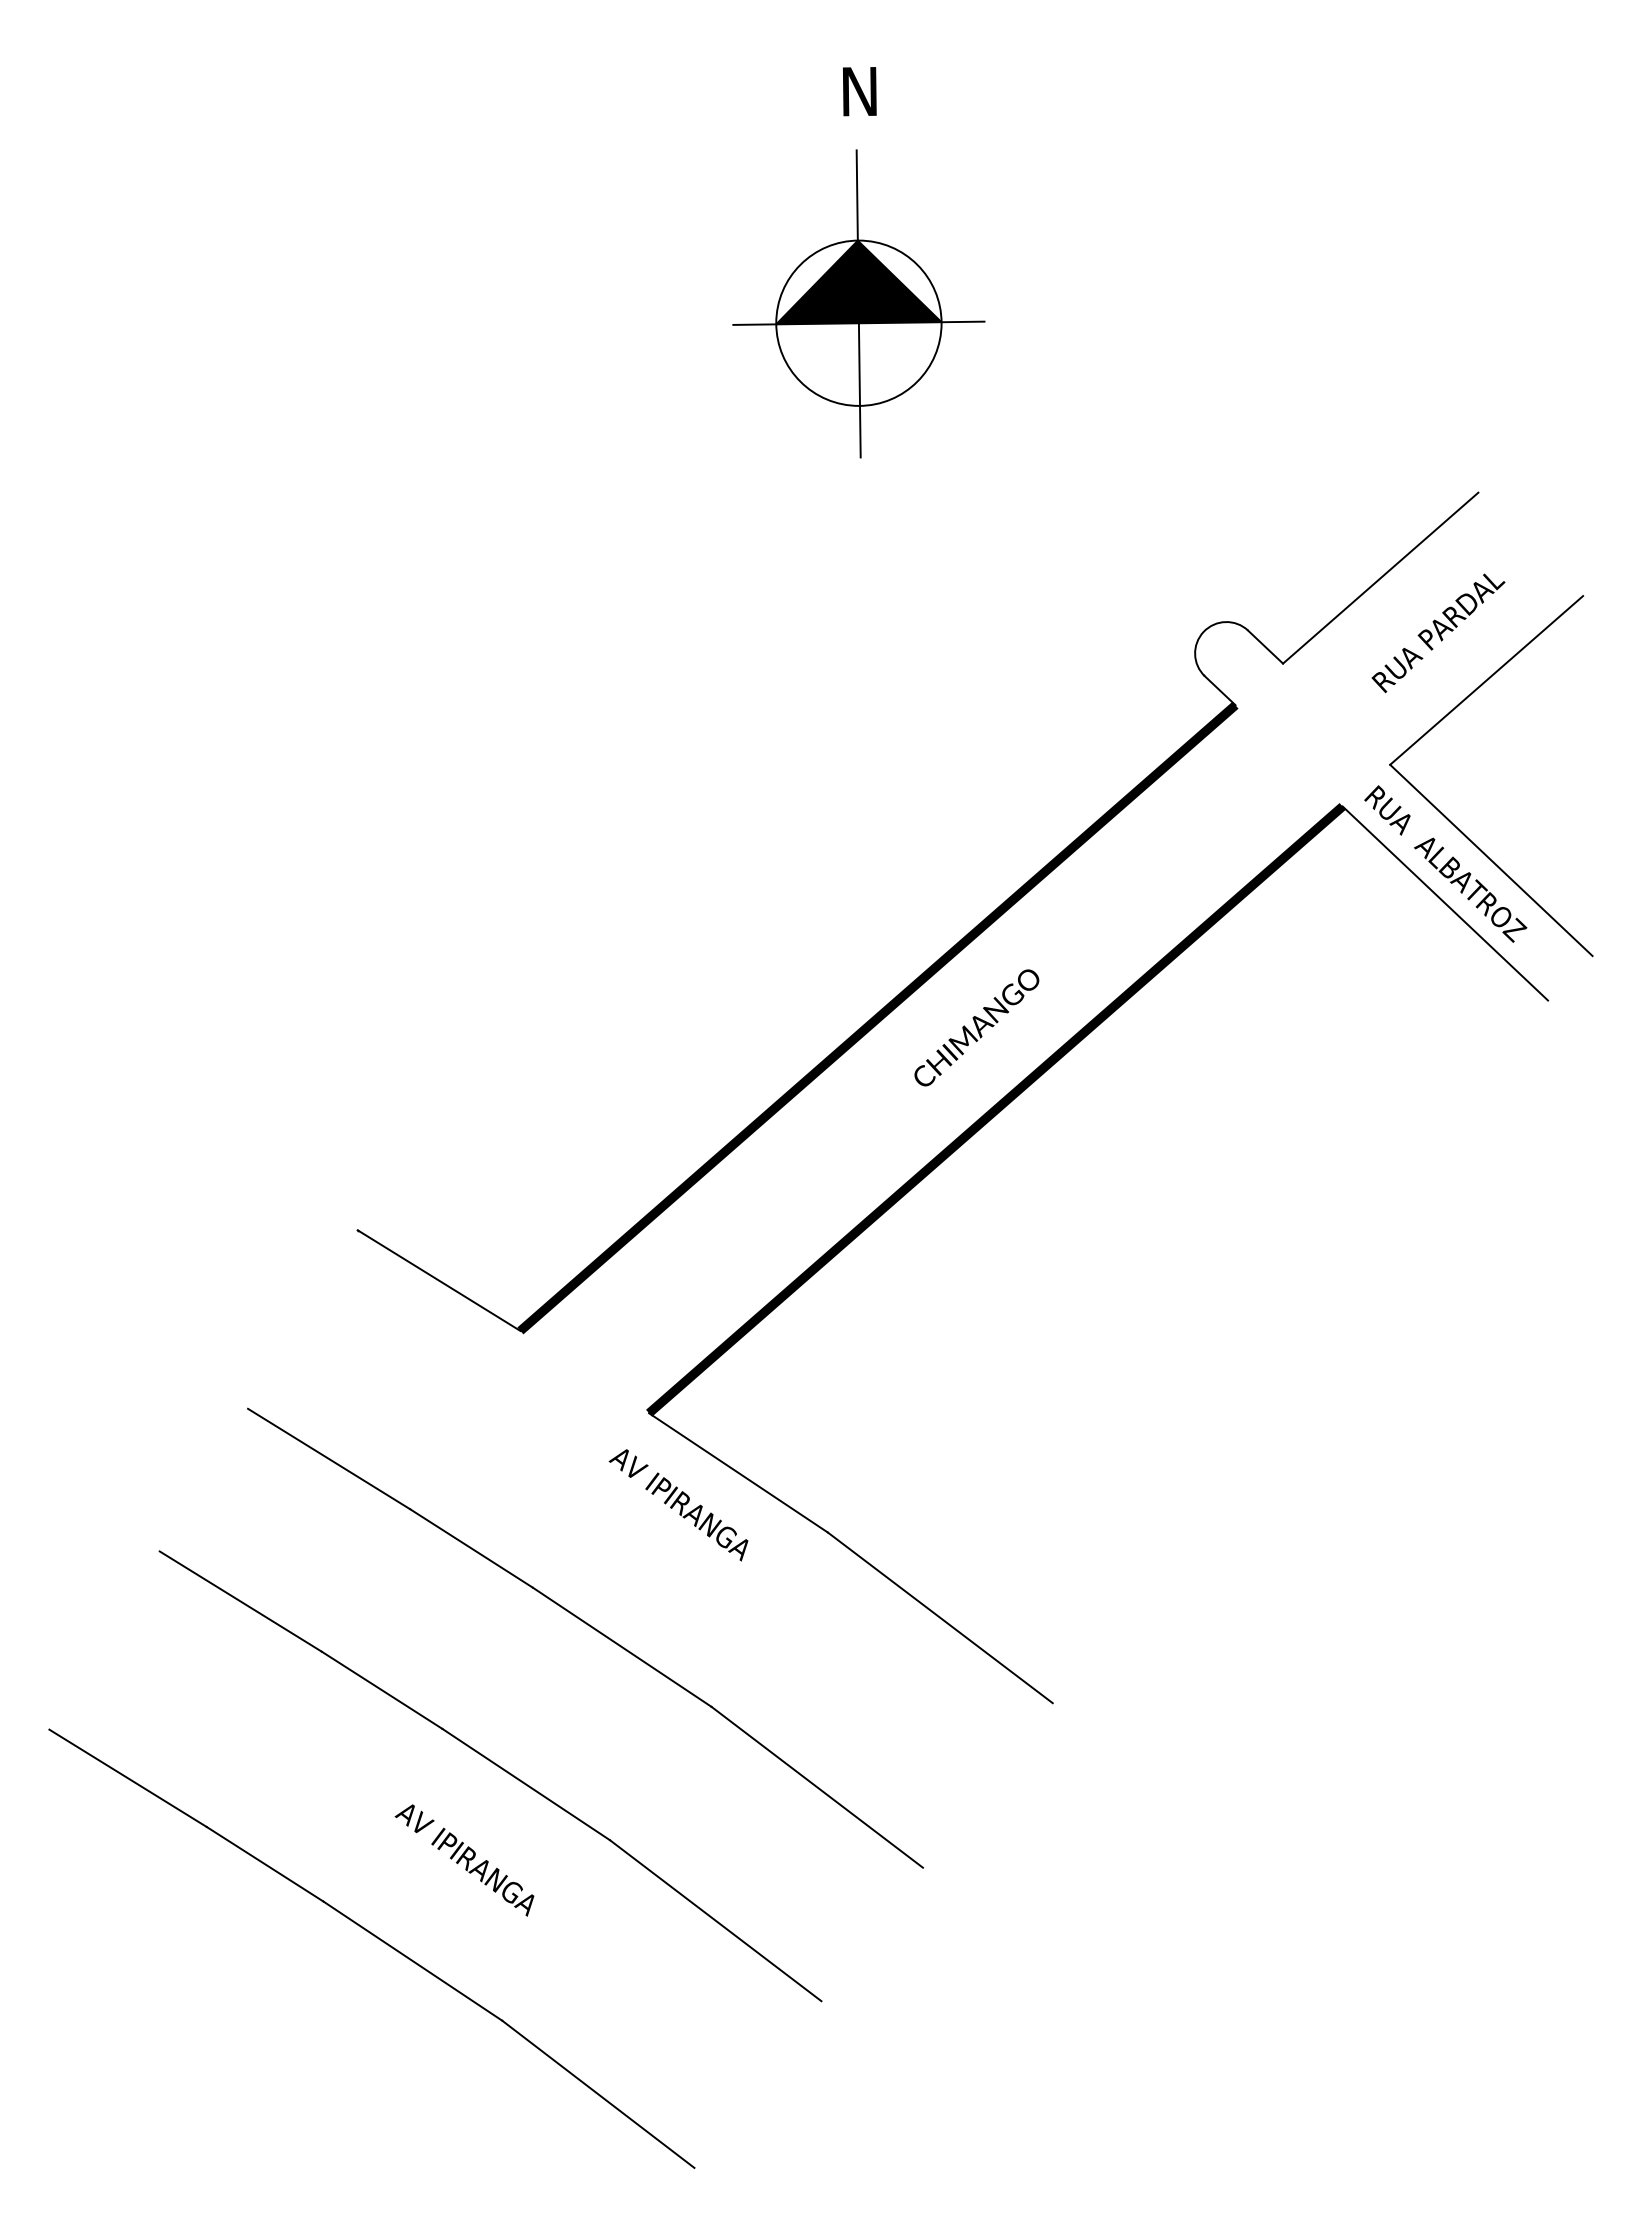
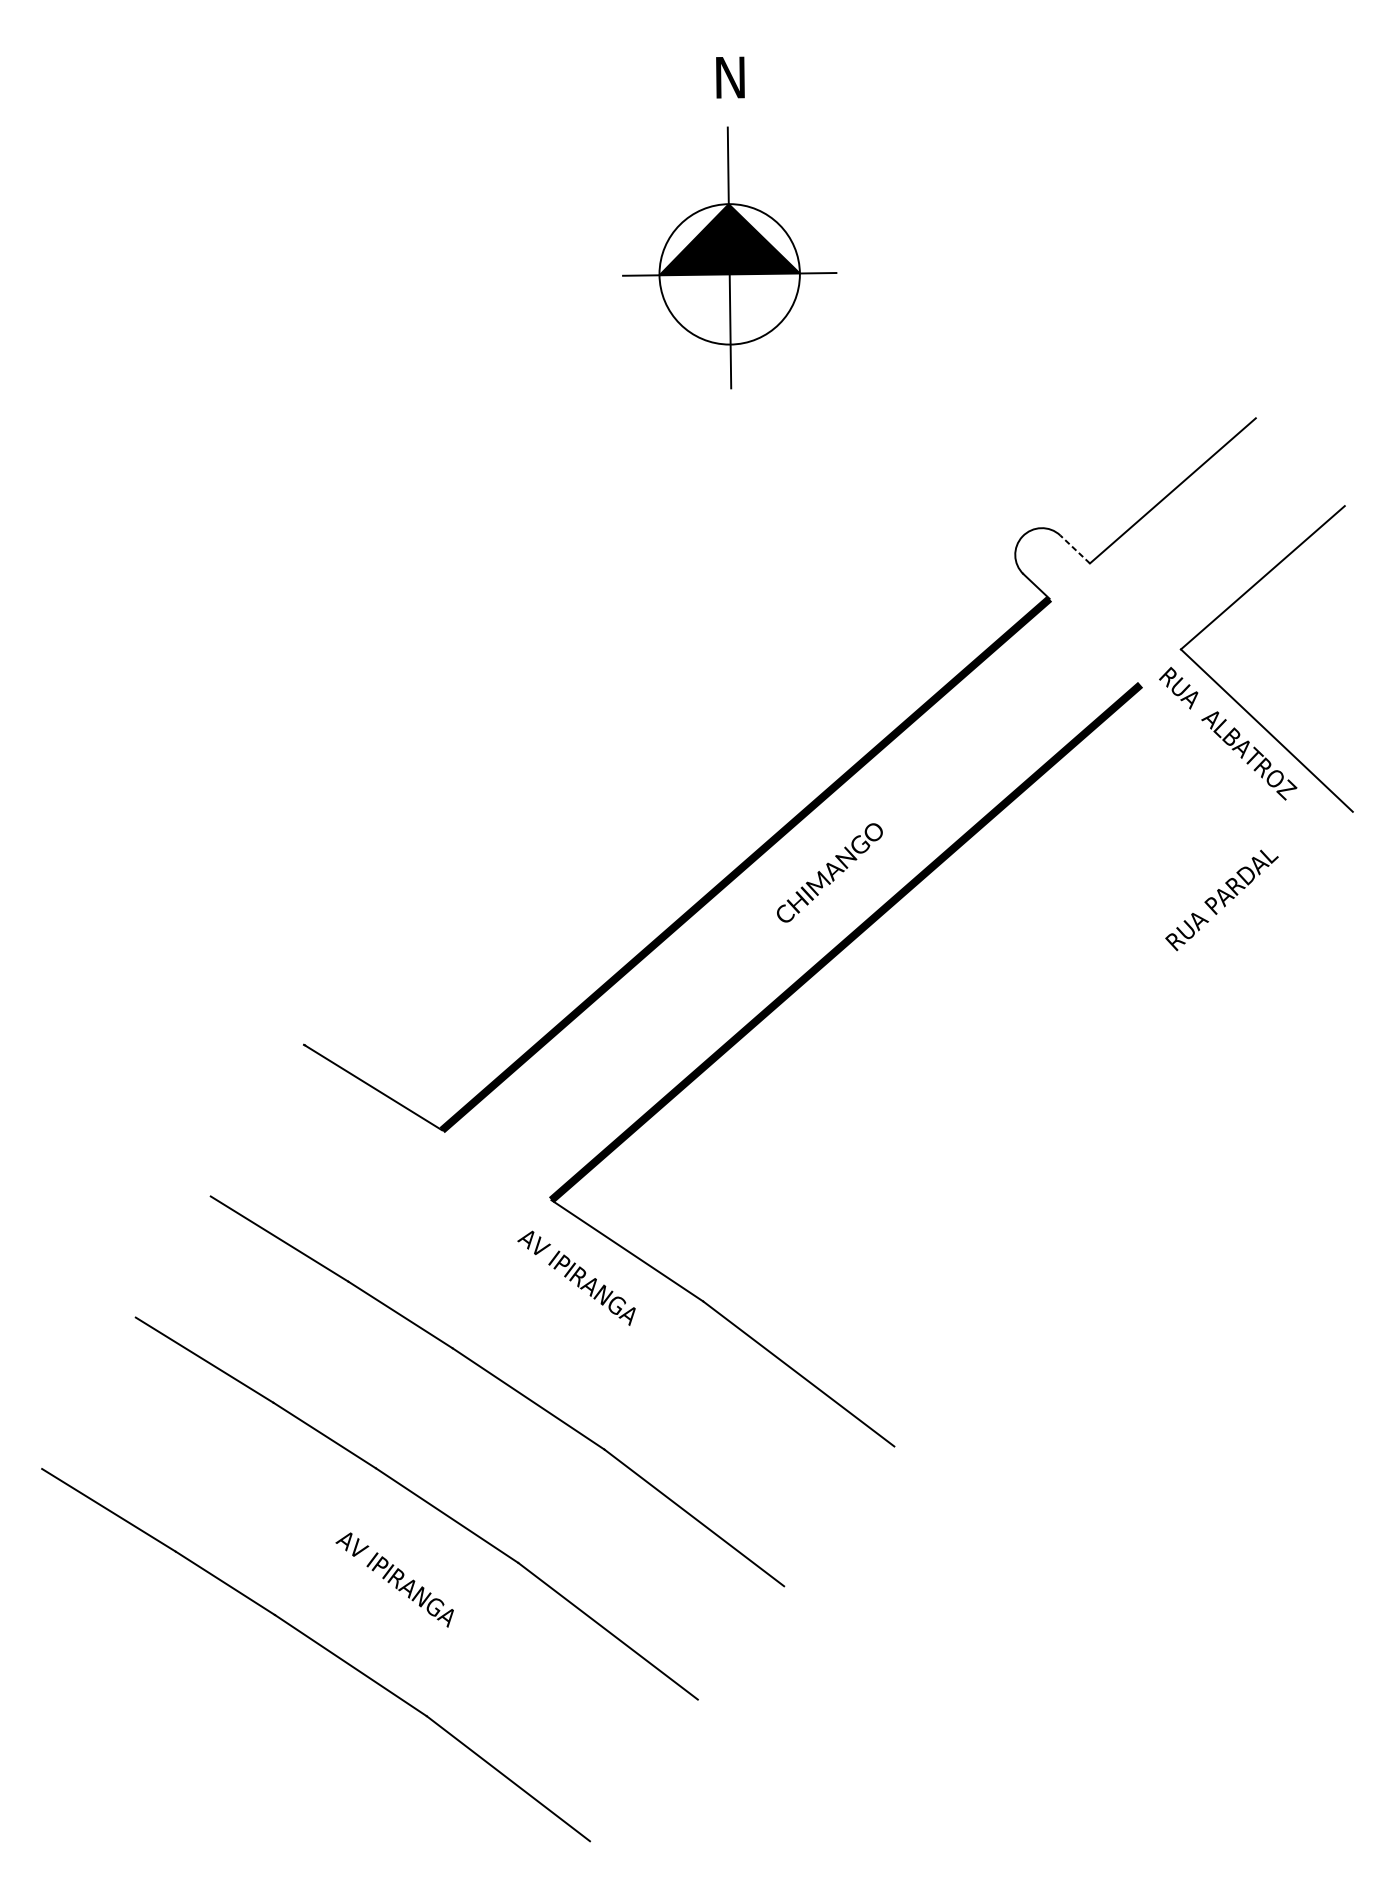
text: (1438, 633) -> (1222, 900), moved
line: (1265, 646) -> (1075, 548), solid -> dashed
line: (1445, 903) -> (1227, 767), removed

